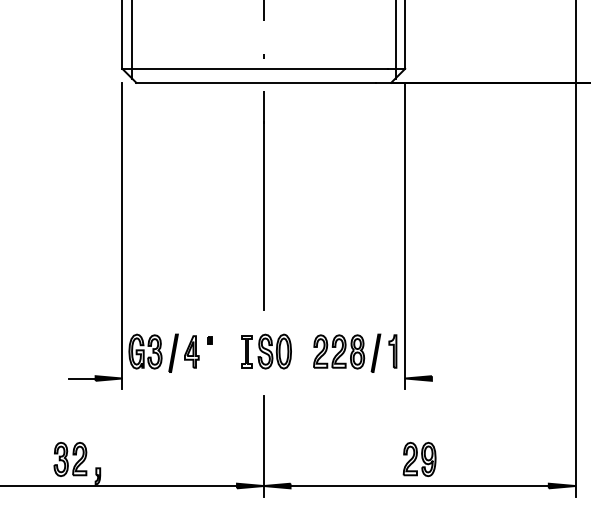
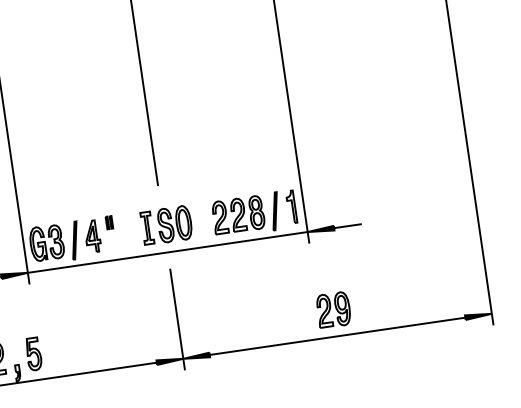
part: (209, 340) -> (108, 222), size x1.67
line: (263, 378) -> (167, 252), added
line: (444, 378) -> (346, 226), added
part: (116, 459) -> (33, 353), added

